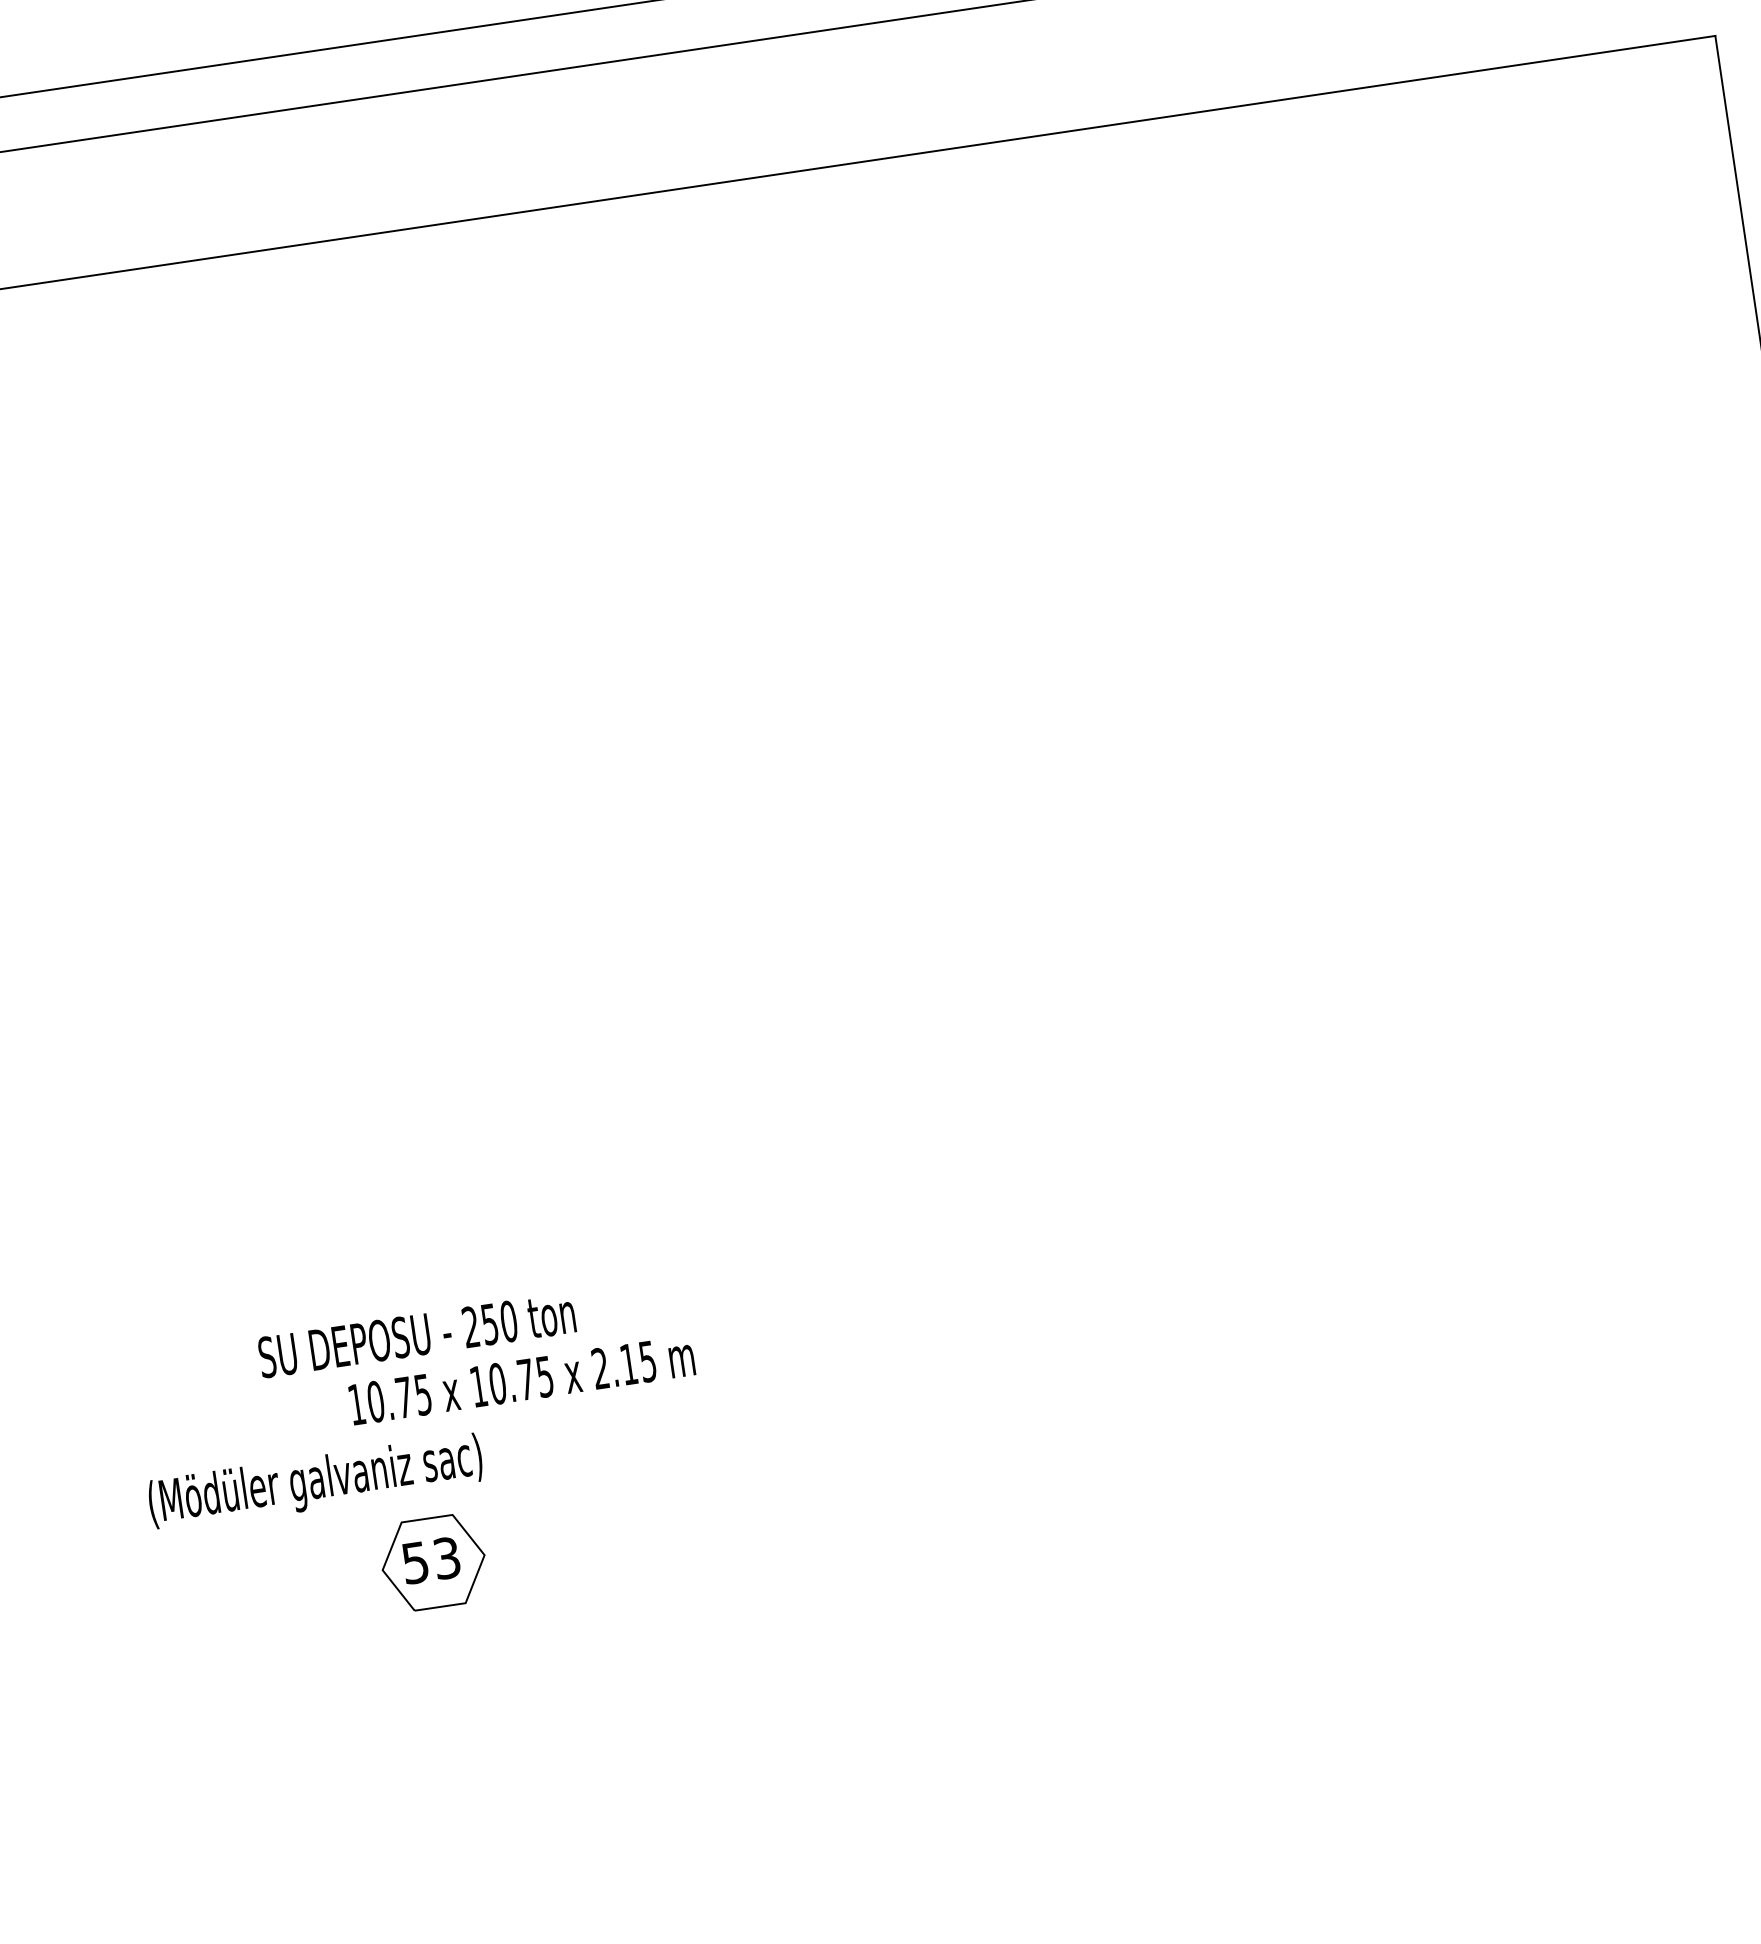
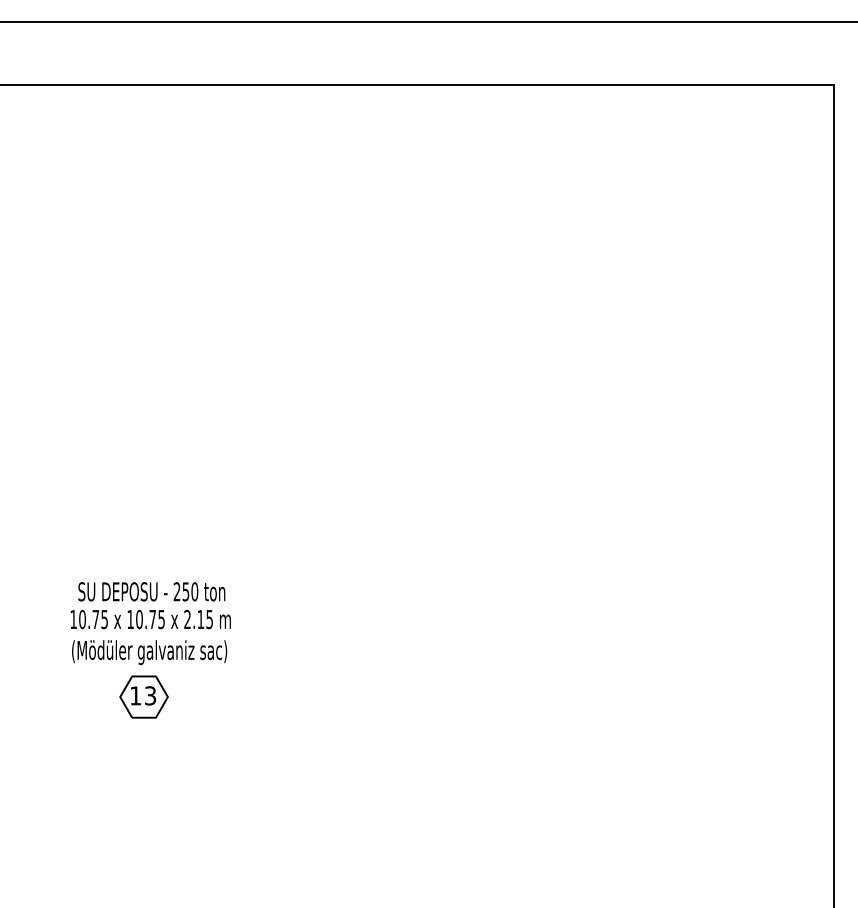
text: (521, 1380) -> (150, 619), moved
text: (315, 1482) -> (149, 652), moved
text: (414, 1562) -> (135, 695), 53 -> 13

